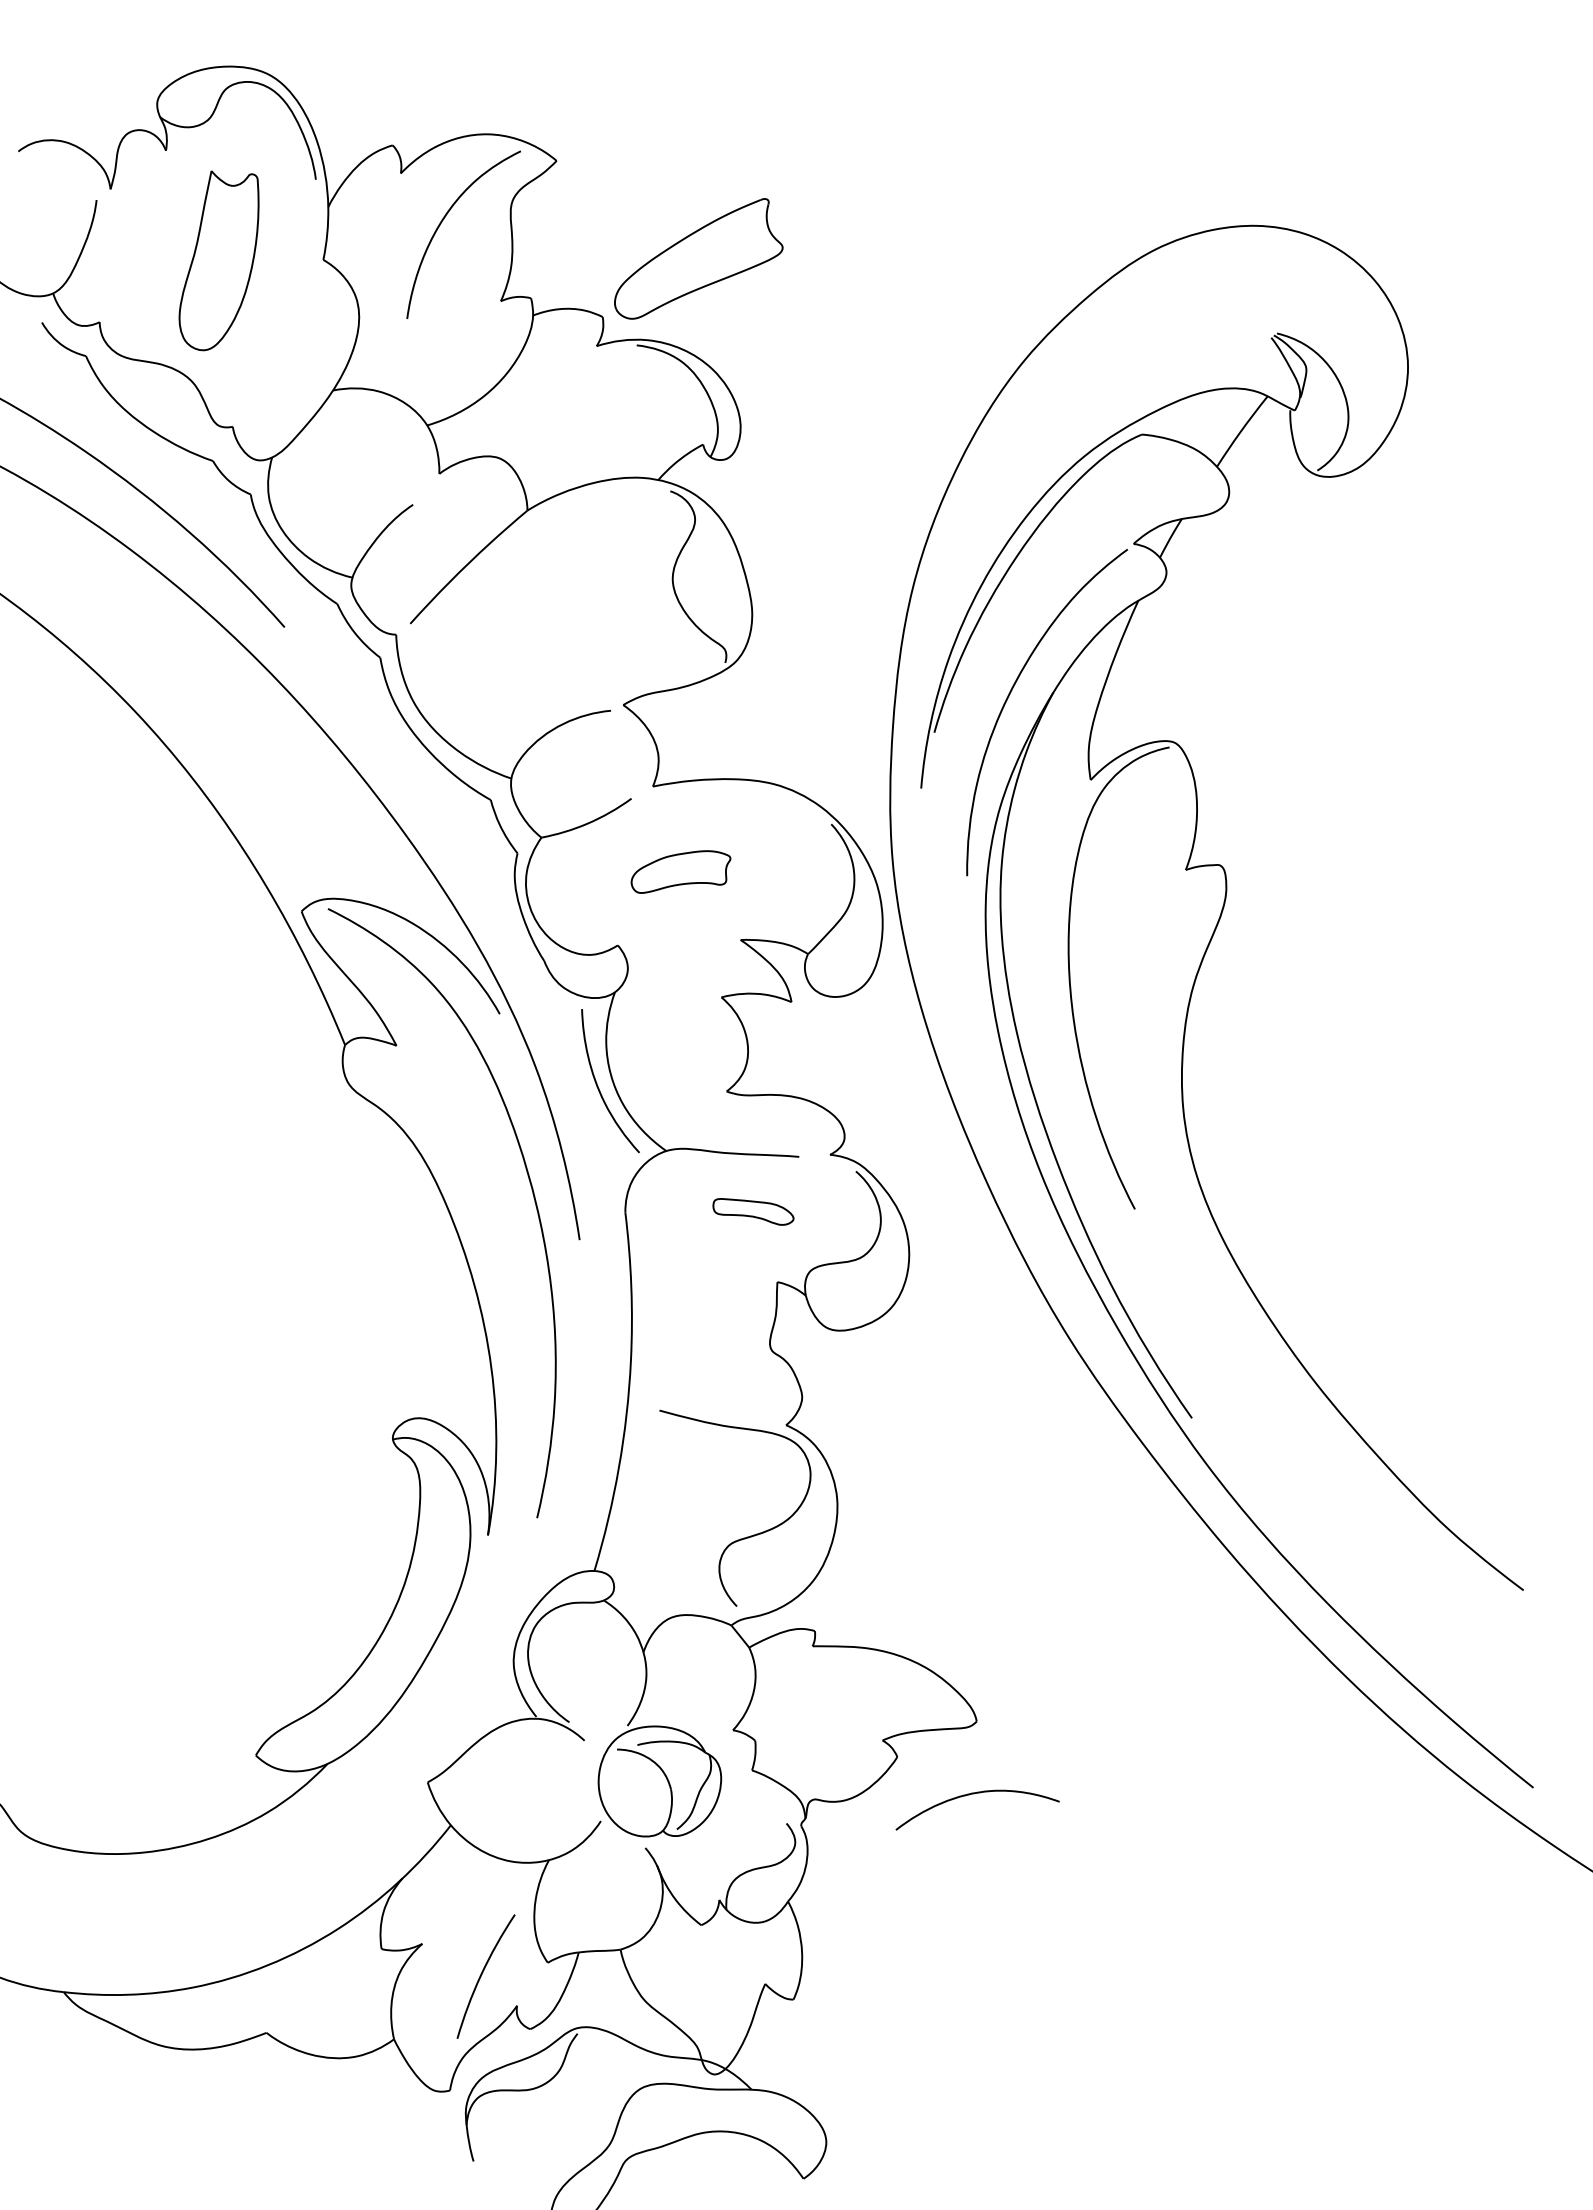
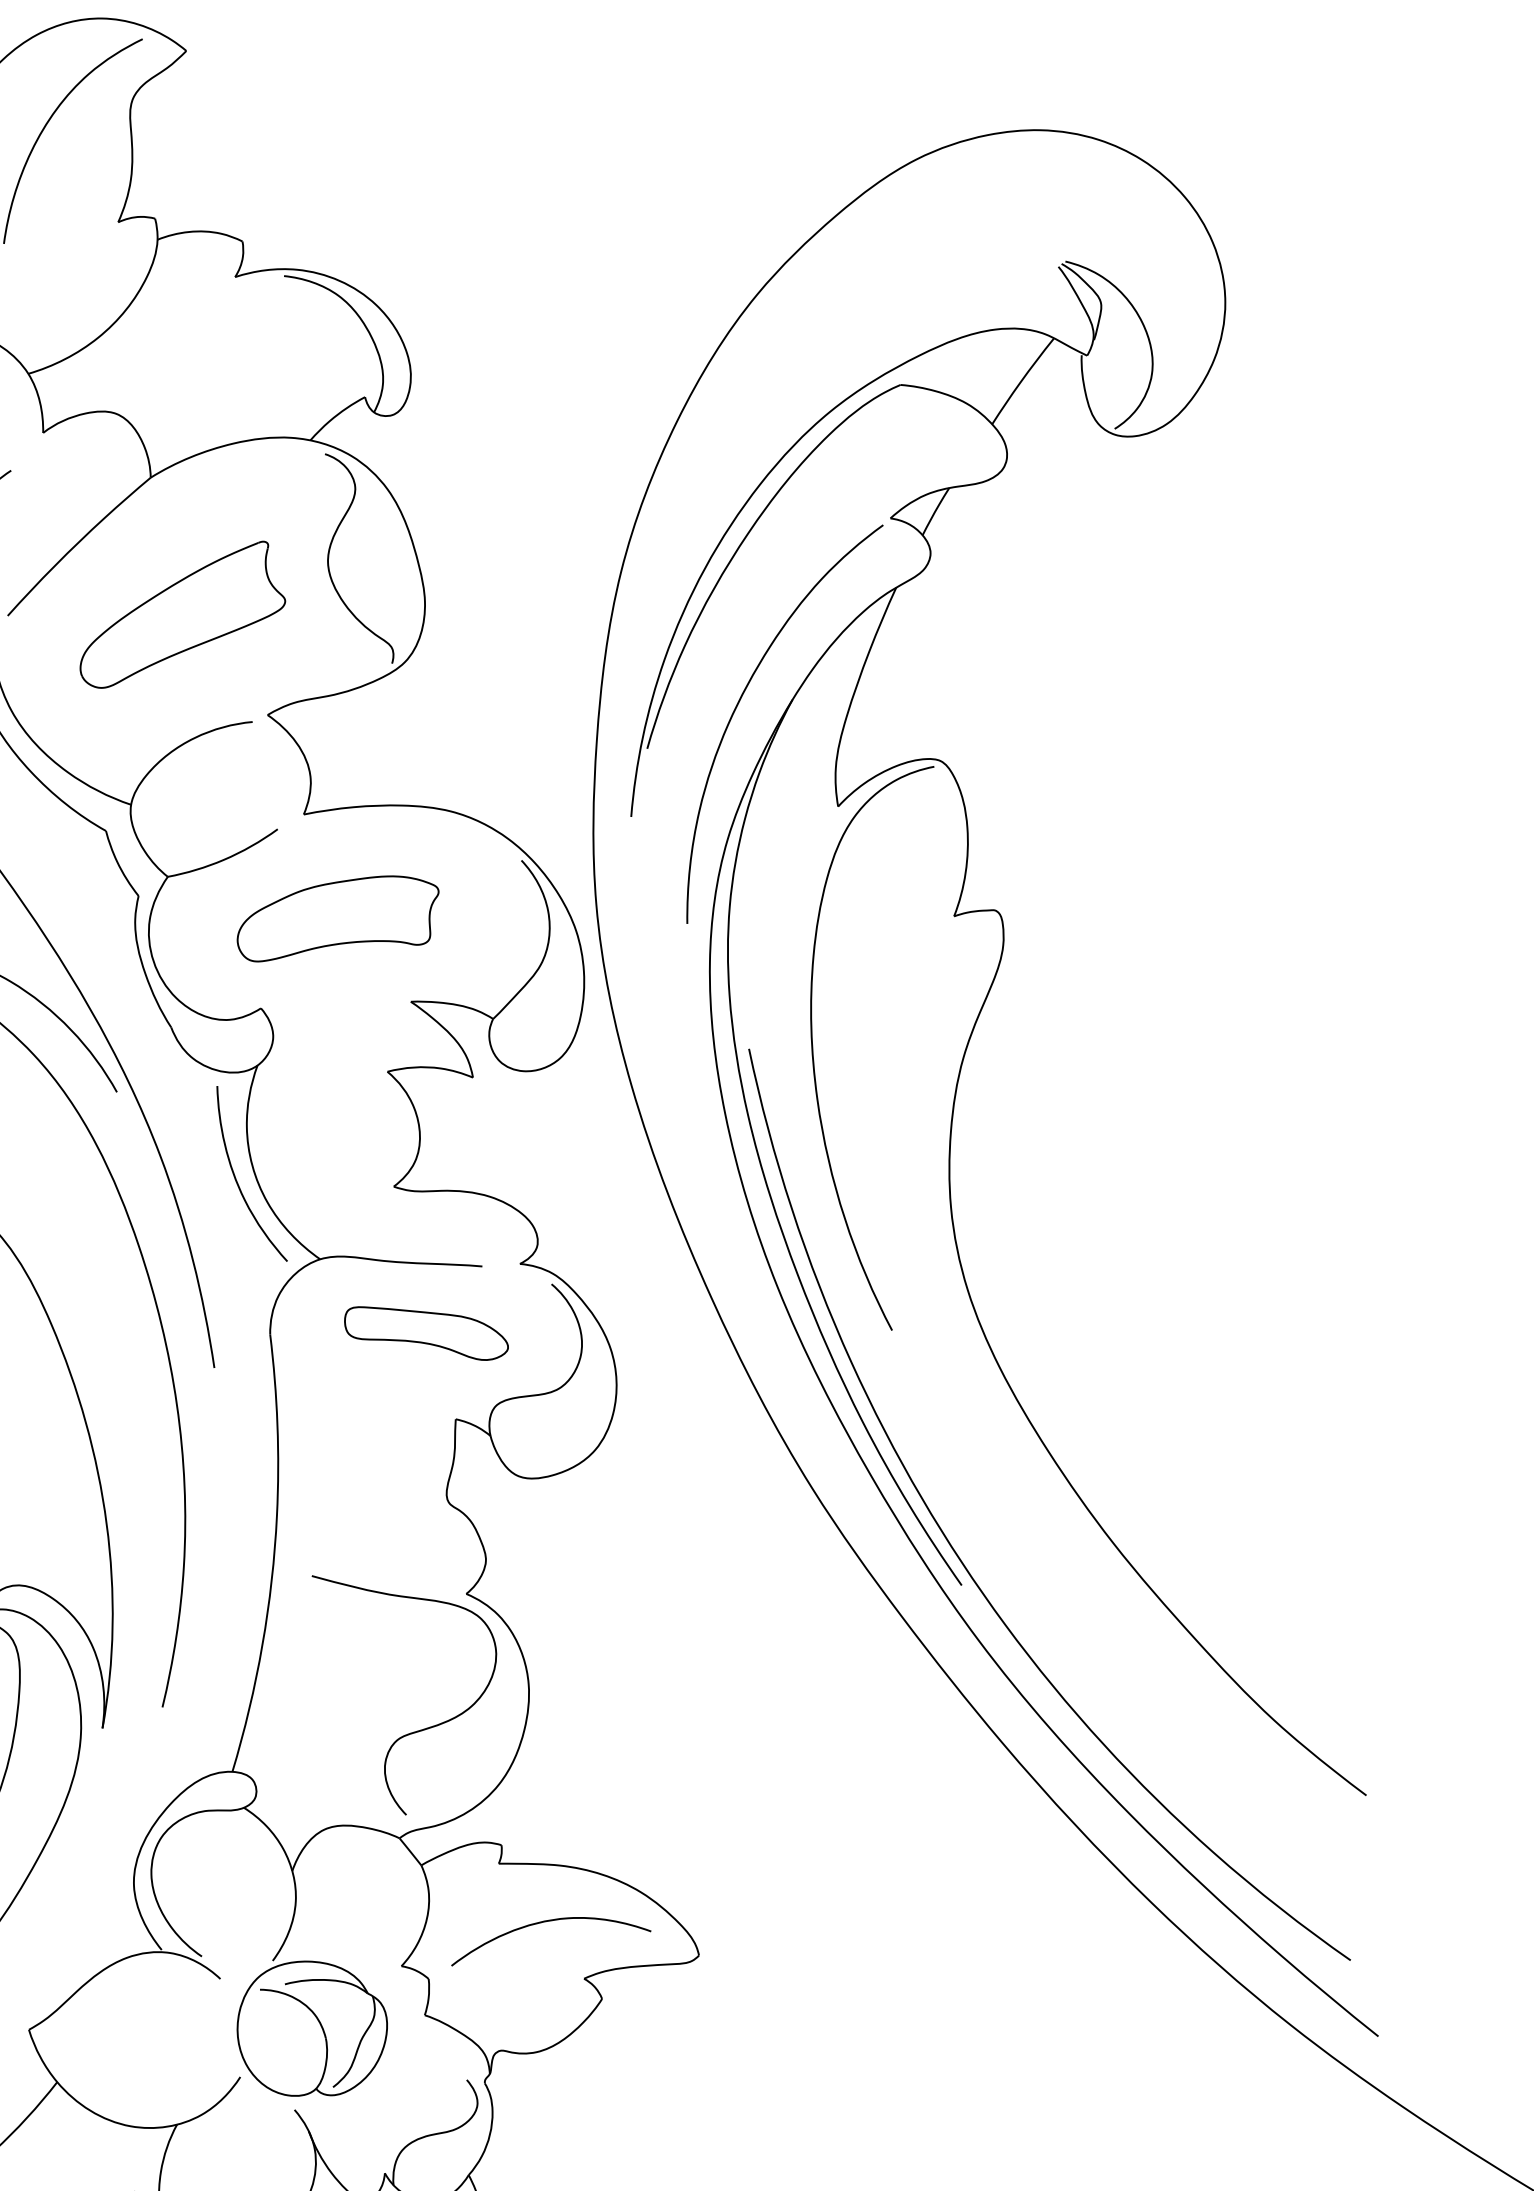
part: (698, 258) -> (182, 614), moved
part: (680, 871) -> (337, 918), size x1.67
part: (753, 1211) -> (426, 1333), size x1.67
curve: (1190, 1394) -> (959, 1556), added
curve: (974, 1794) -> (547, 1922), moved

